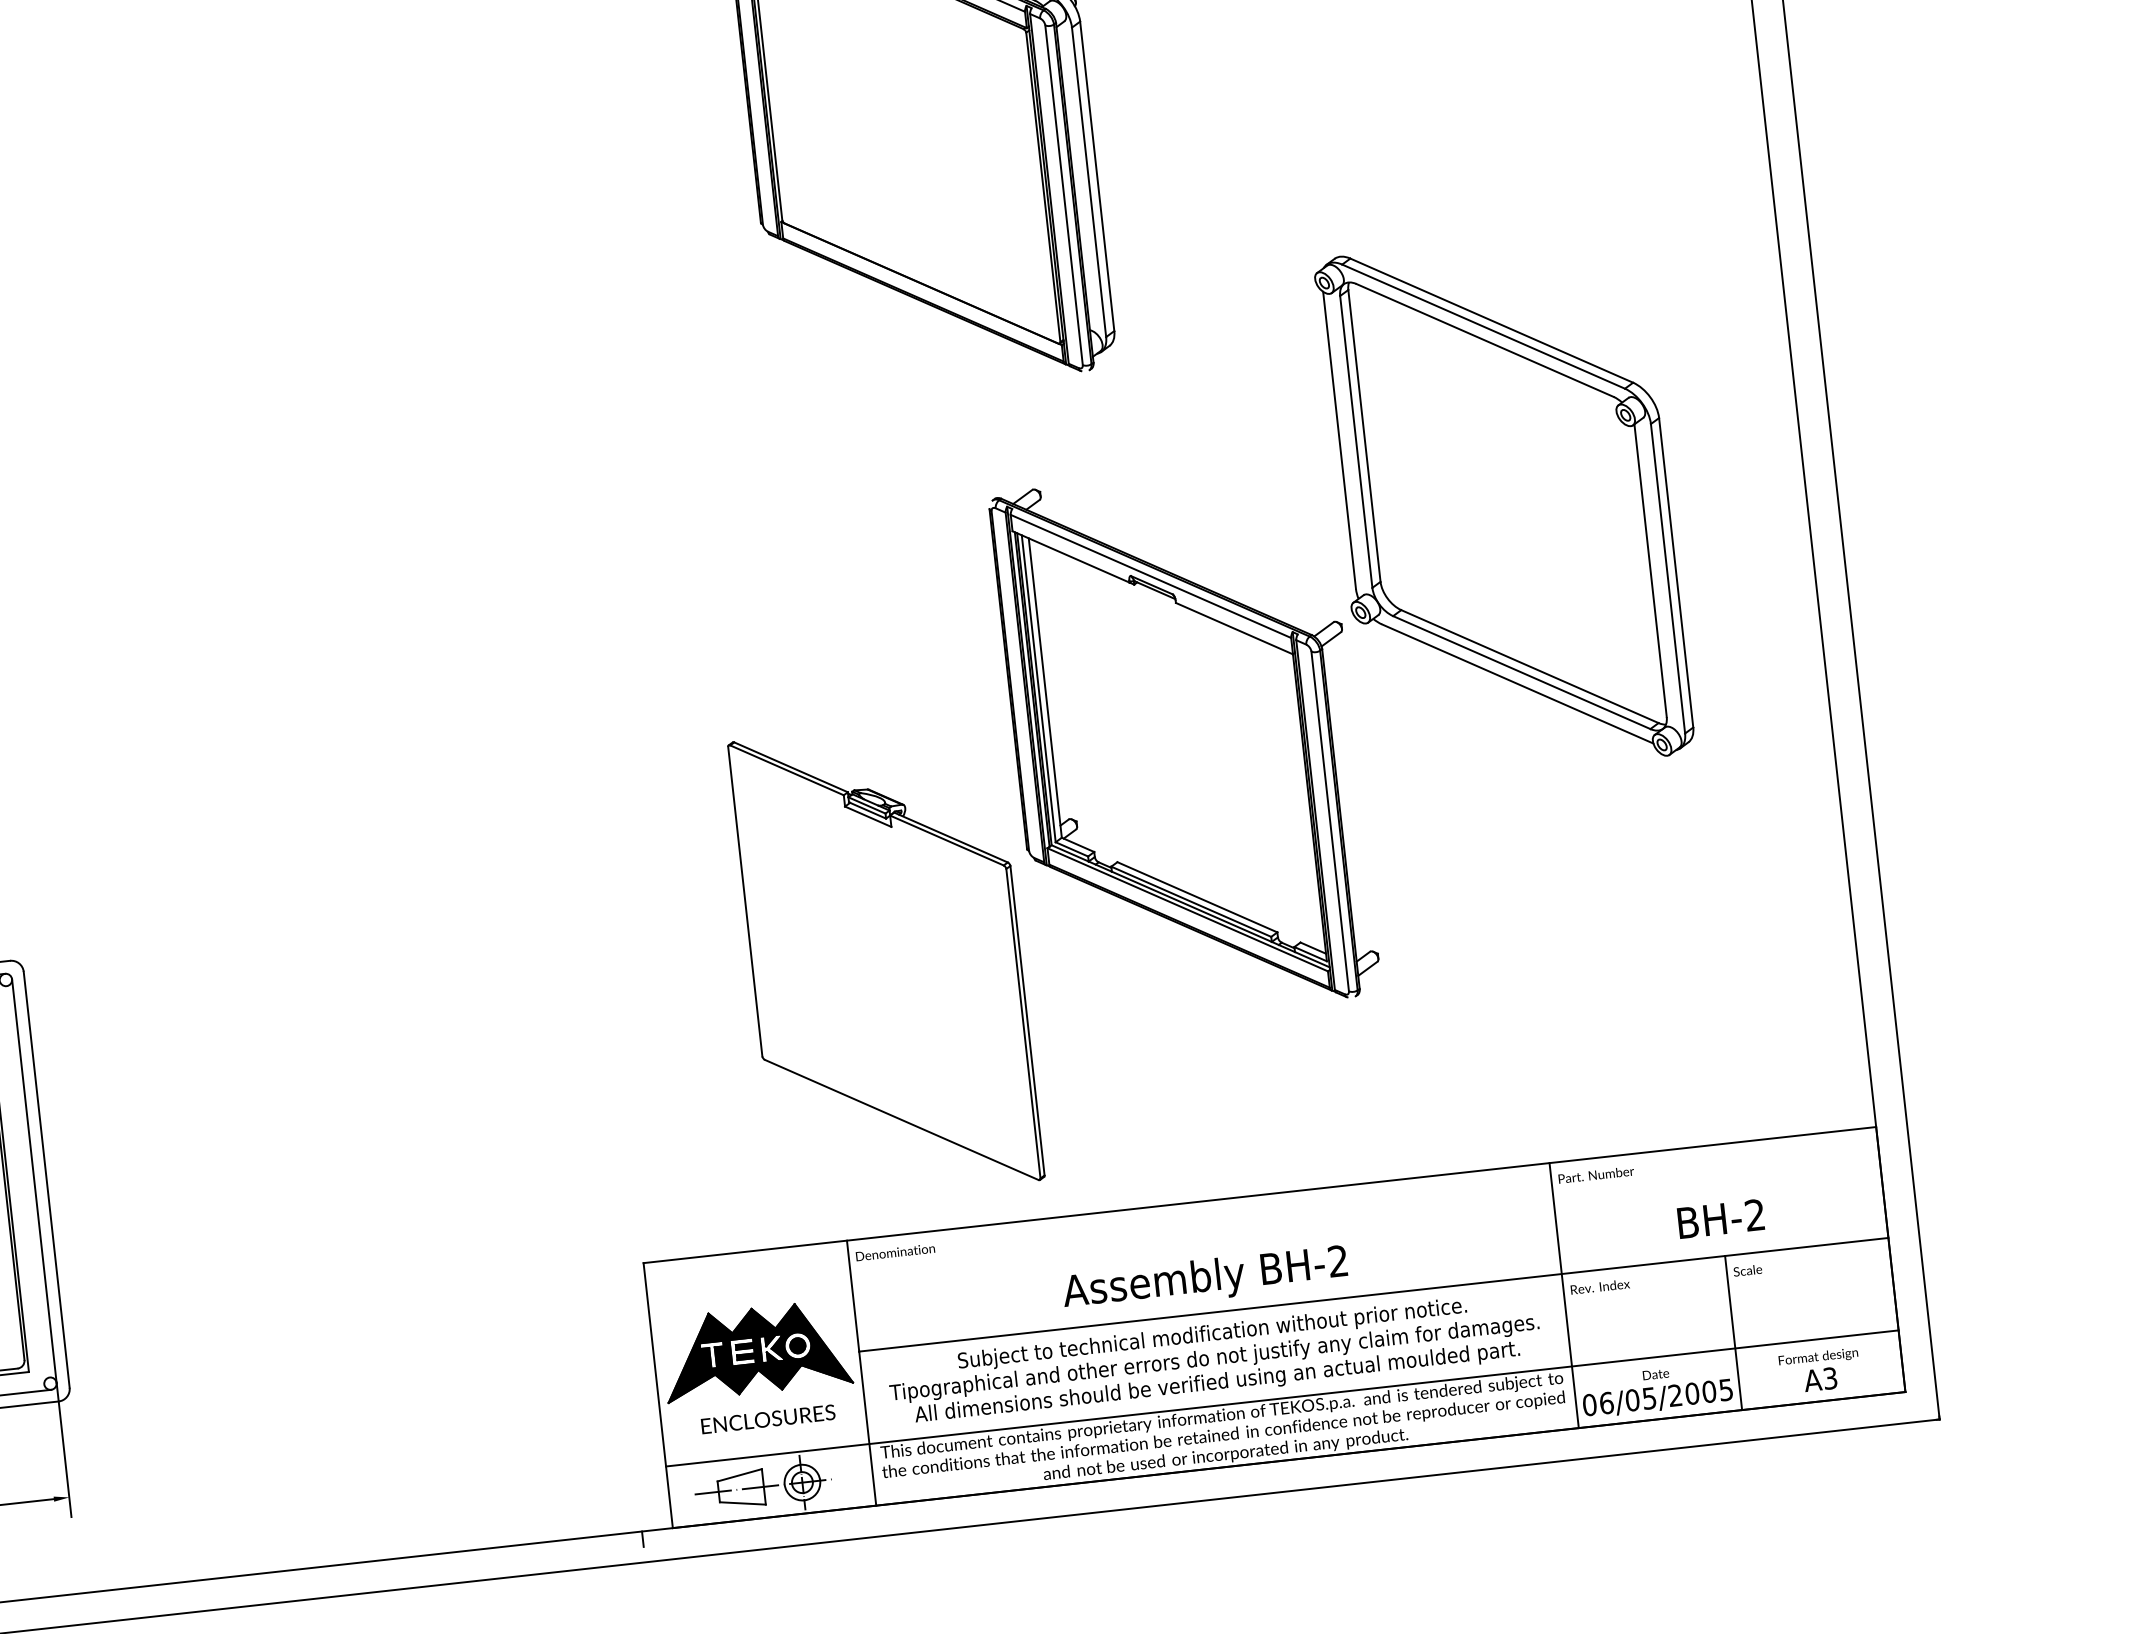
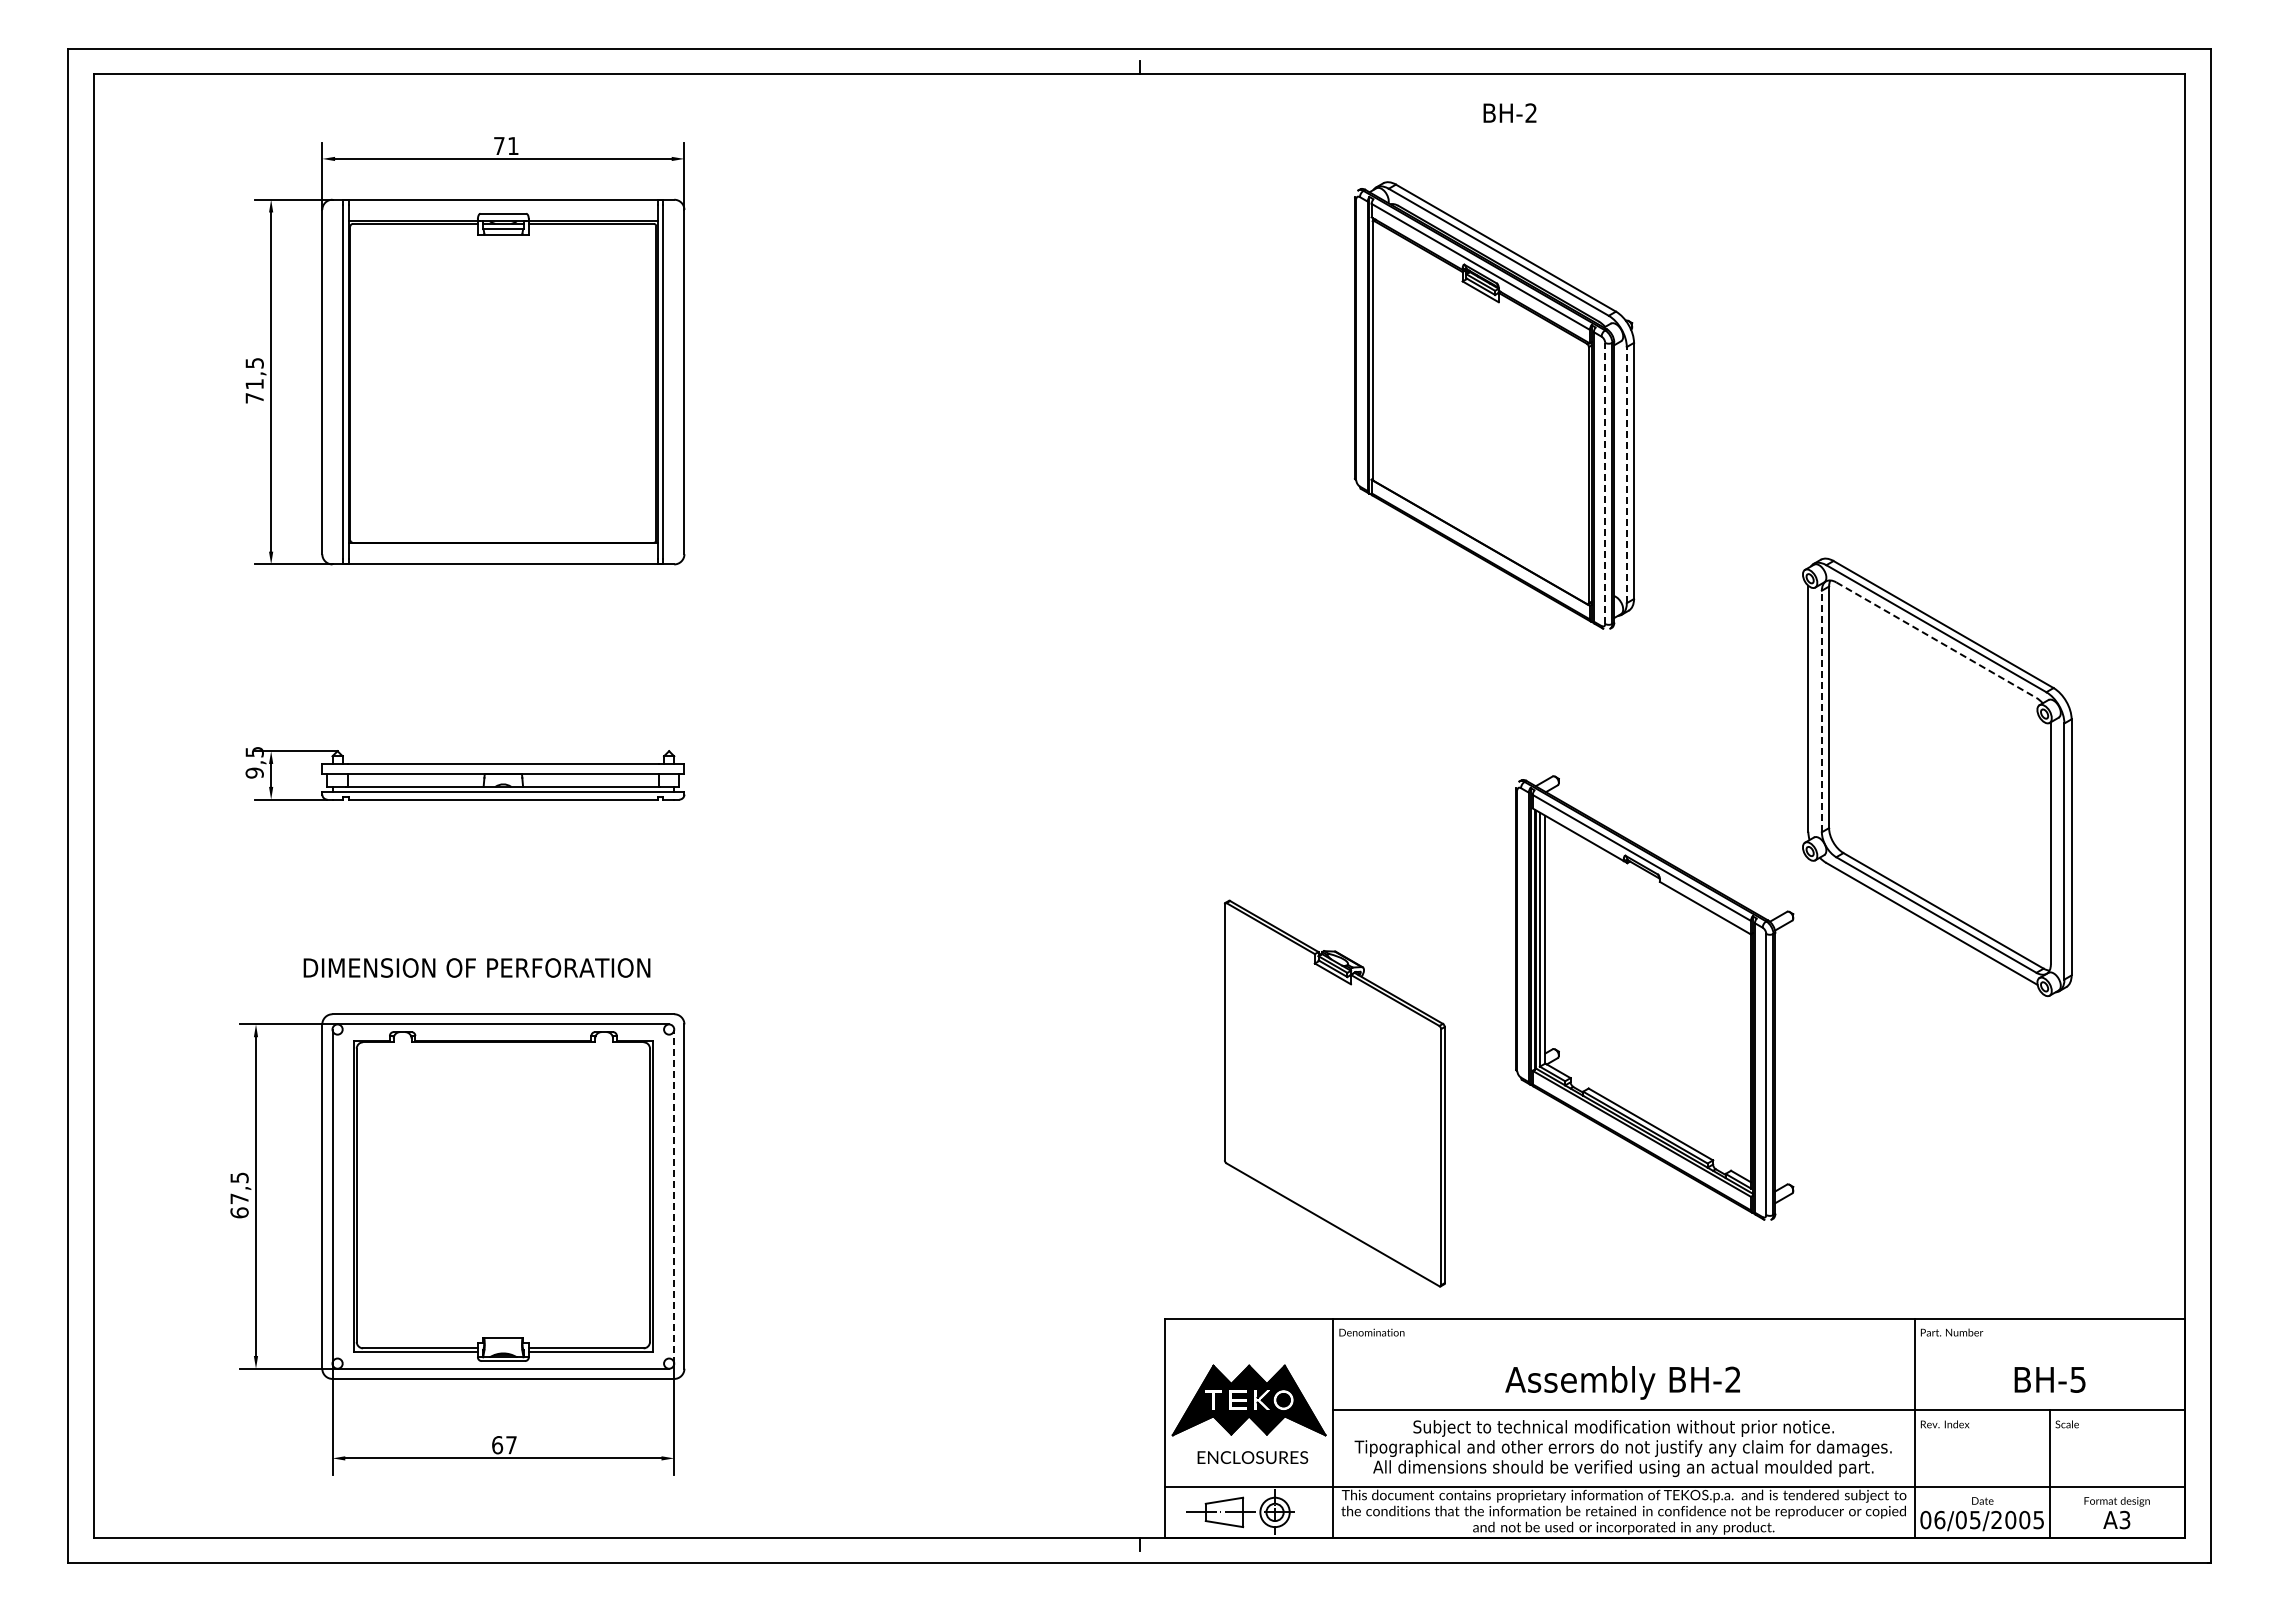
line: (1088, 181) -> (1626, 474), solid -> dashed
line: (1064, 195) -> (1605, 483), solid -> dashed
line: (1485, 340) -> (1936, 640), solid -> dashed
line: (1355, 441) -> (1821, 711), solid -> dashed
part: (1184, 743) -> (1654, 997), moved
part: (886, 961) -> (1334, 1093), moved
line: (34, 1181) -> (674, 1196), solid -> dashed
text: (1754, 1214) -> (2077, 1379), BH-2 -> BH-5

